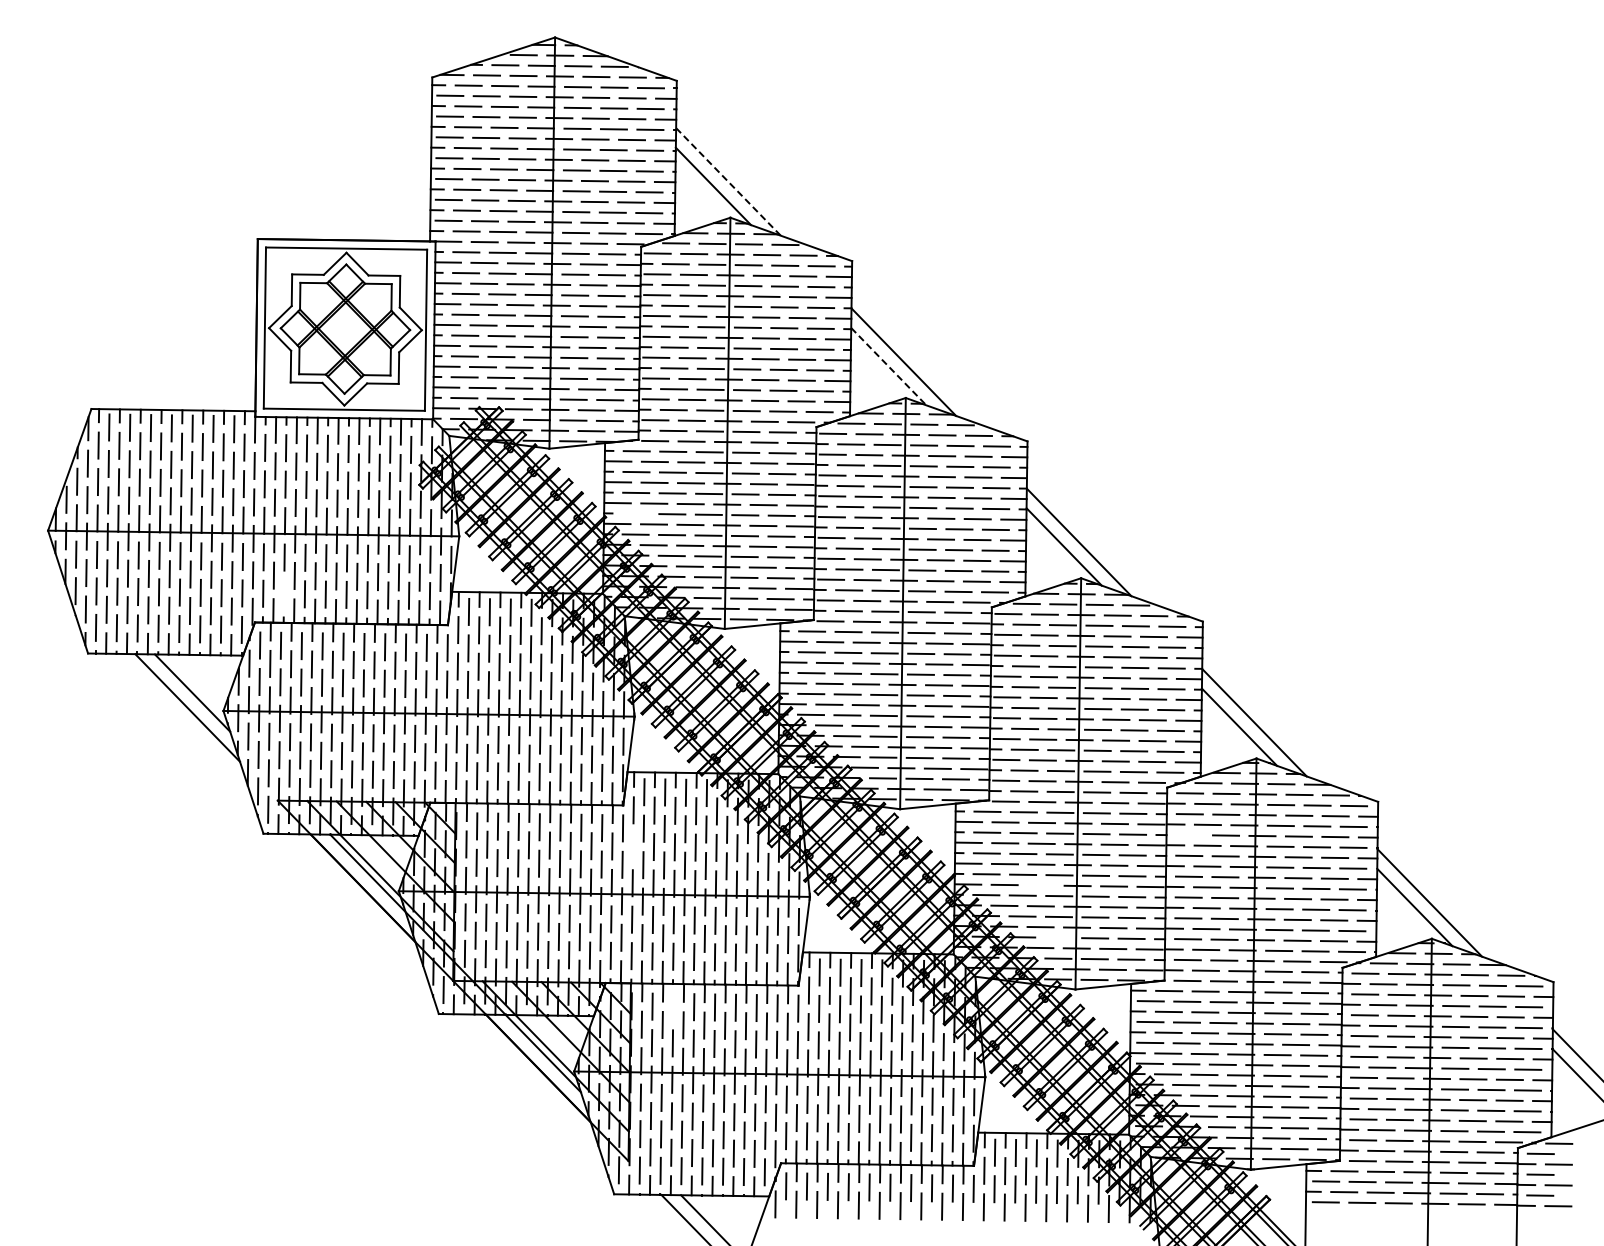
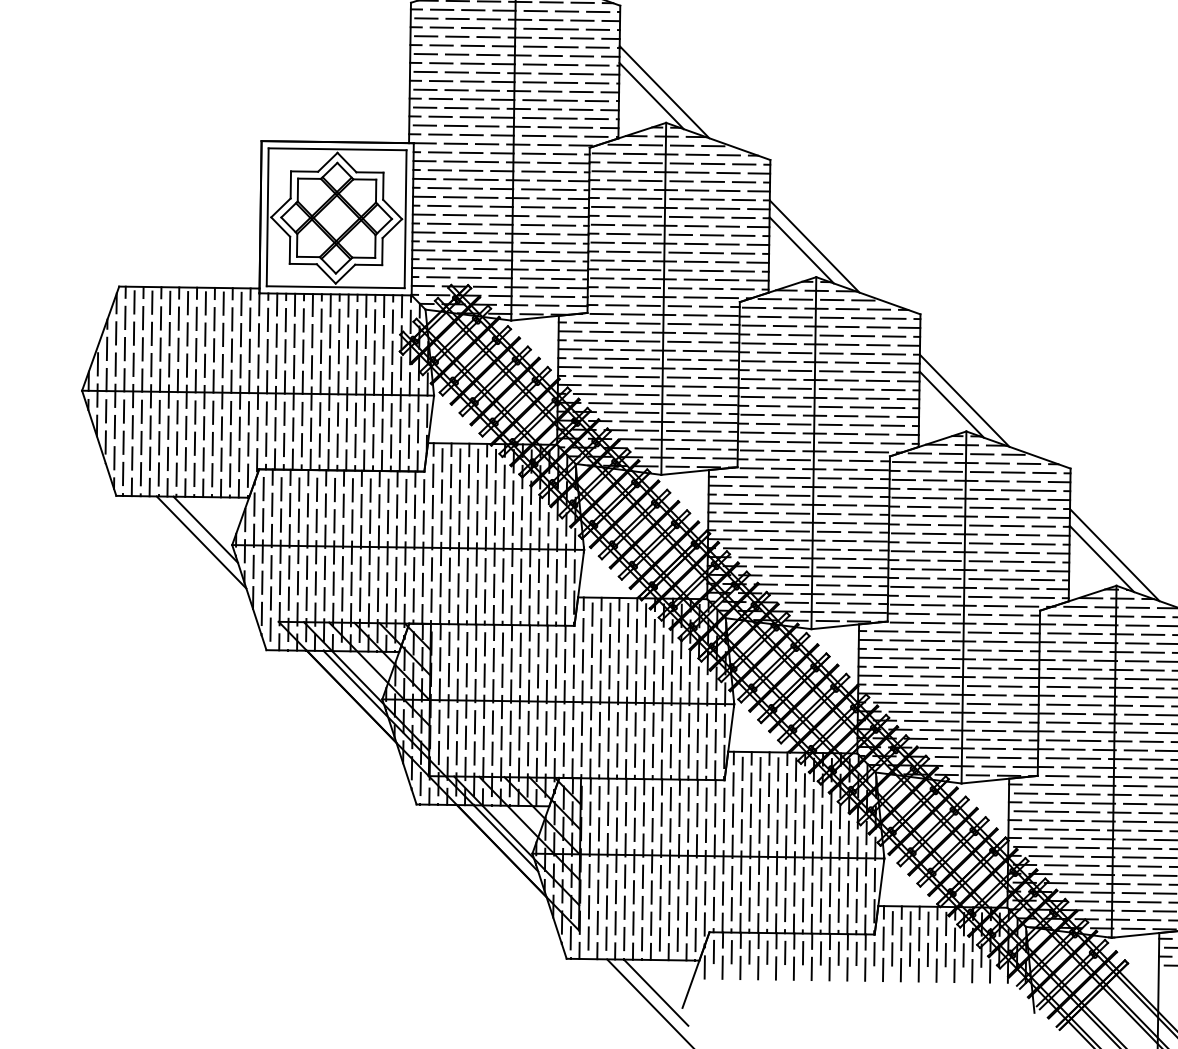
line: (728, 182) -> (664, 92), dashed -> solid
line: (888, 366) -> (801, 250), dashed -> solid
line: (635, 513) -> (584, 376), added
line: (283, 594) -> (283, 445), added
line: (1189, 834) -> (1059, 650), added
line: (633, 846) -> (583, 661), added
line: (1041, 885) -> (932, 694), added
line: (1058, 937) -> (947, 738), added
line: (673, 1006) -> (617, 798), added

